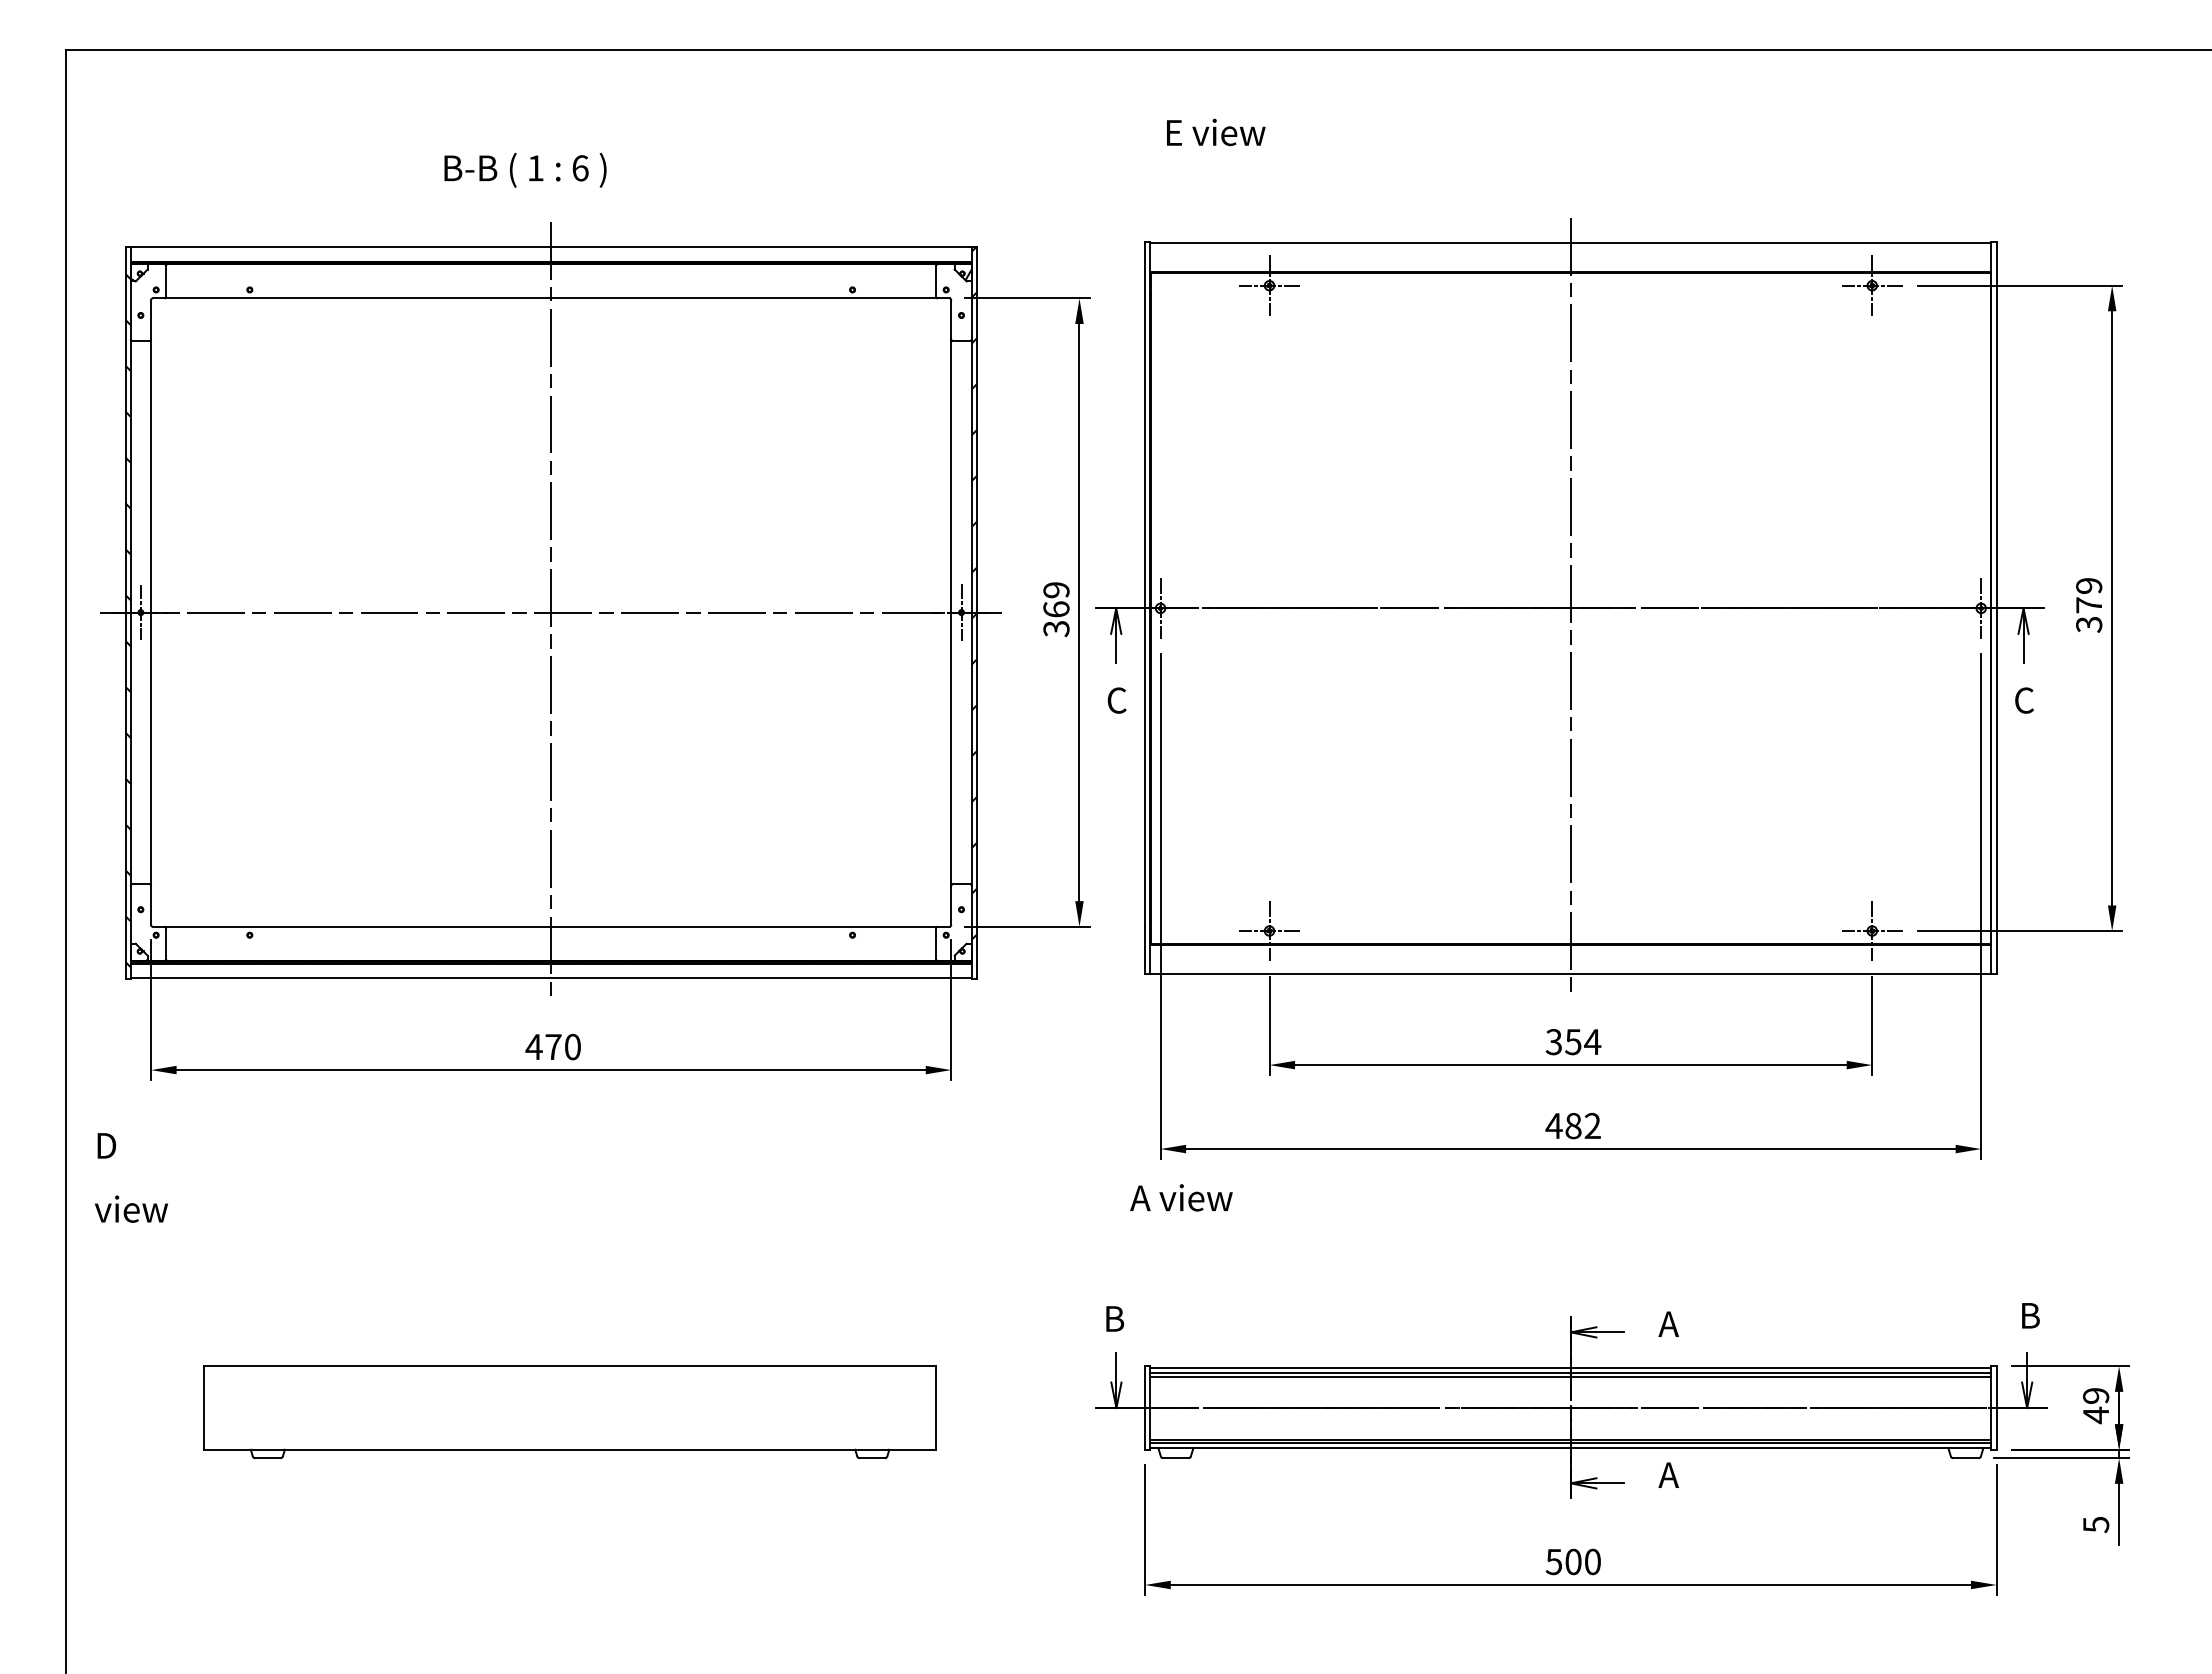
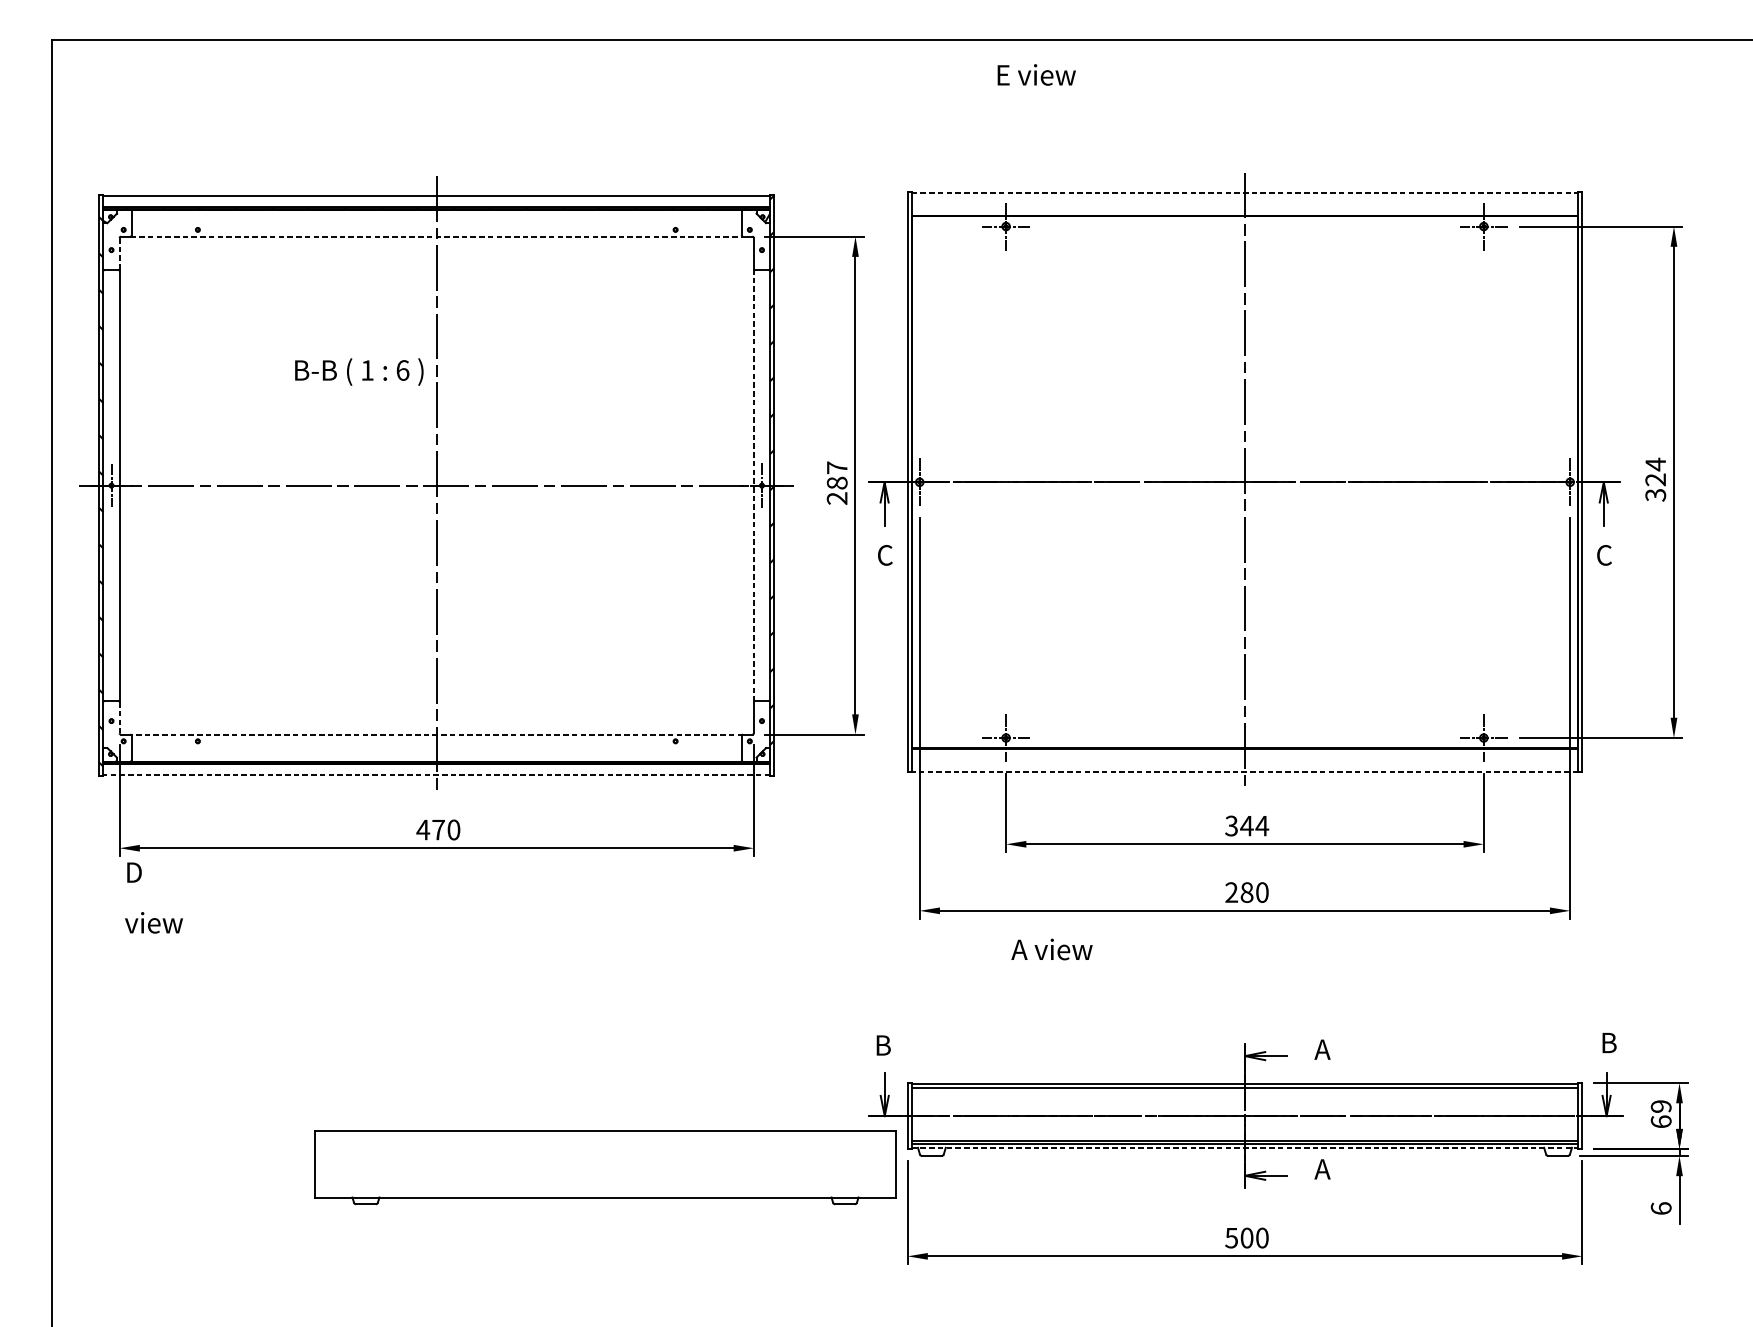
text: (1216, 132) -> (1037, 74), moved
text: (525, 169) -> (359, 371), moved
line: (1570, 243) -> (1244, 193), solid -> dashed
line: (551, 298) -> (437, 236), solid -> dashed
line: (151, 319) -> (119, 253), solid -> dashed
text: (2089, 595) -> (1656, 472), 379 -> 324
text: (1056, 609) -> (837, 483), 369 -> 287
line: (951, 613) -> (754, 486), solid -> dashed
line: (151, 905) -> (119, 717), solid -> dashed
line: (550, 926) -> (436, 734), solid -> dashed
line: (1570, 973) -> (1244, 771), solid -> dashed
line: (551, 977) -> (437, 774), solid -> dashed
text: (1573, 1042) -> (1247, 826), 354 -> 344
text: (1572, 1125) -> (1246, 892), 482 -> 280
text: (131, 1177) -> (154, 897), moved
text: (1181, 1197) -> (1052, 949), moved
line: (1570, 1376) -> (1244, 1091), removed
part: (569, 1412) -> (605, 1167), moved
text: (2096, 1415) -> (1661, 1122), 49 -> 69
line: (1570, 1448) -> (1244, 1148), solid -> dashed
text: (2096, 1524) -> (1661, 1208), 5 -> 6

